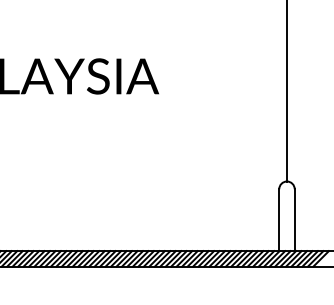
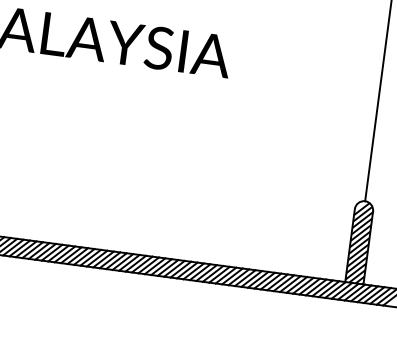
hatch: (286, 216) -> (359, 242), added

